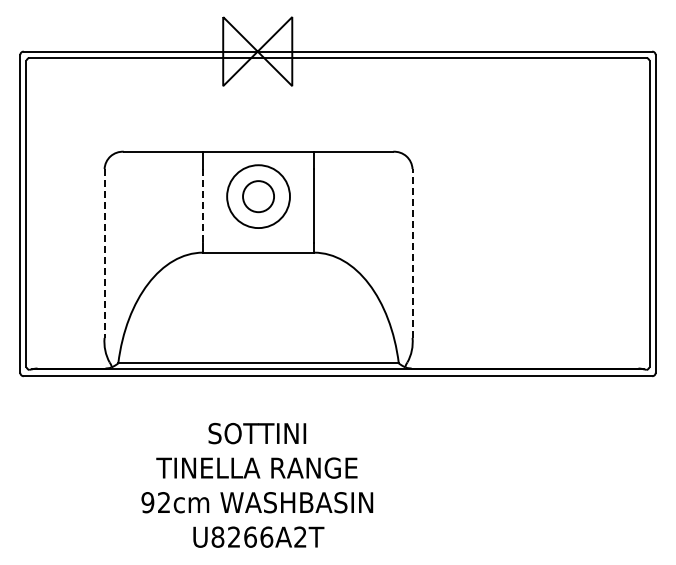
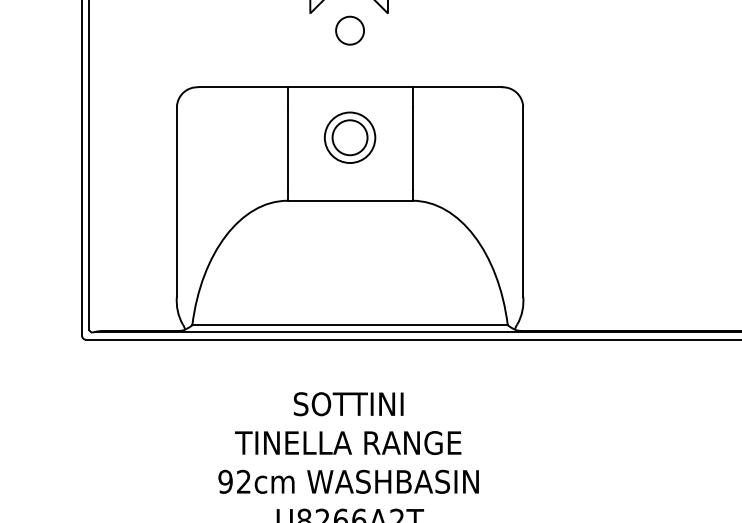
circle: (258, 101) -> (349, 30), added
circle: (258, 196) -> (349, 137), size x0.71
line: (203, 206) -> (288, 148), dashed -> solid
line: (412, 252) -> (523, 200), dashed -> solid
line: (104, 253) -> (176, 201), dashed -> solid

